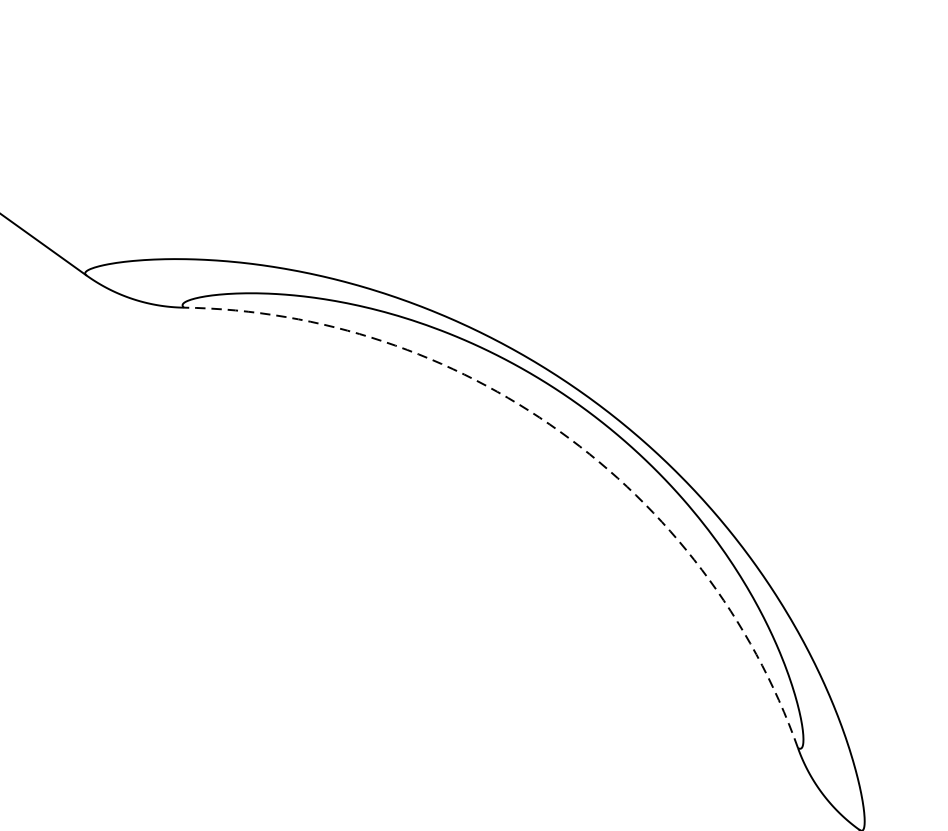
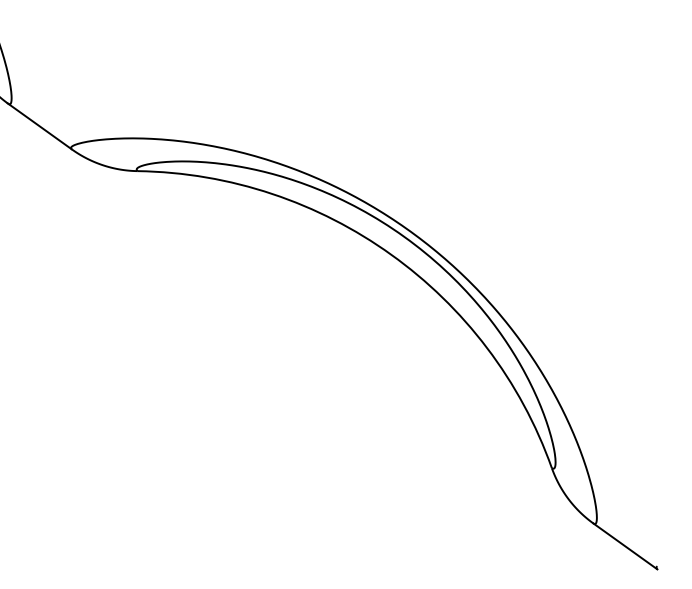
arc: (560, 431) -> (391, 254), dashed -> solid

